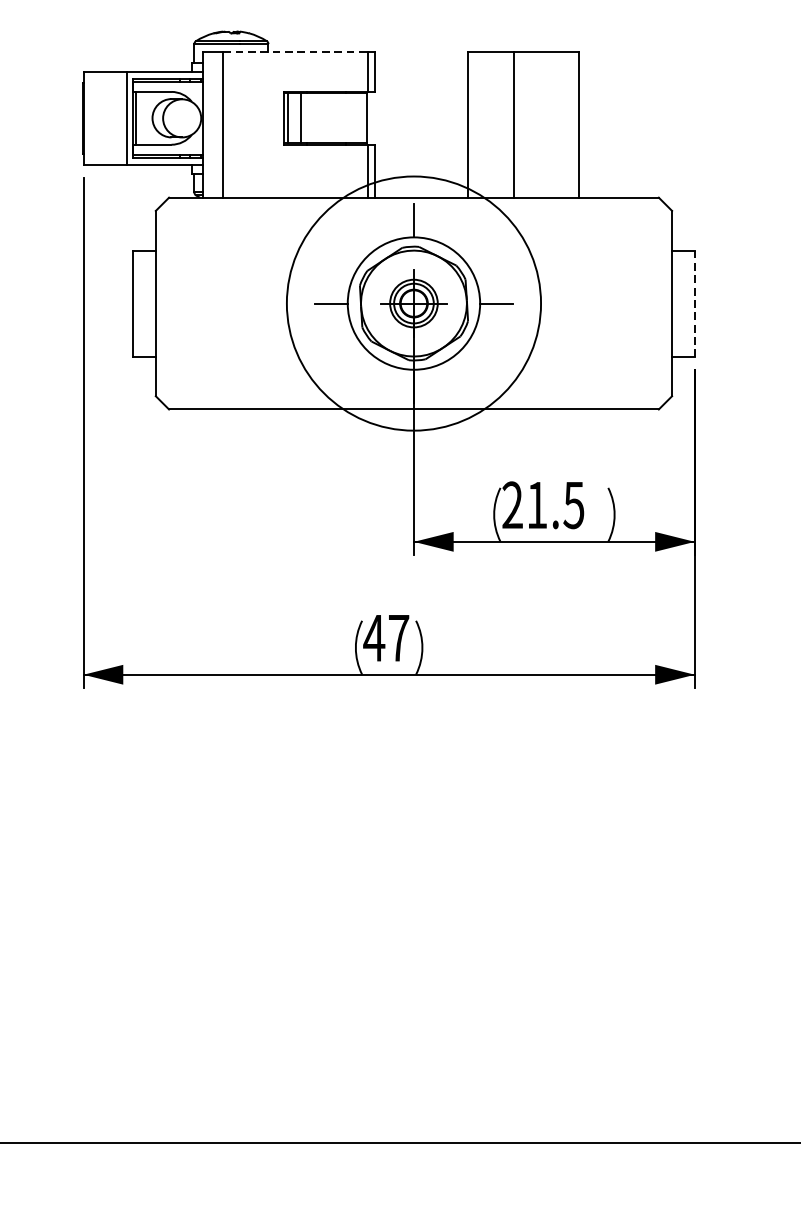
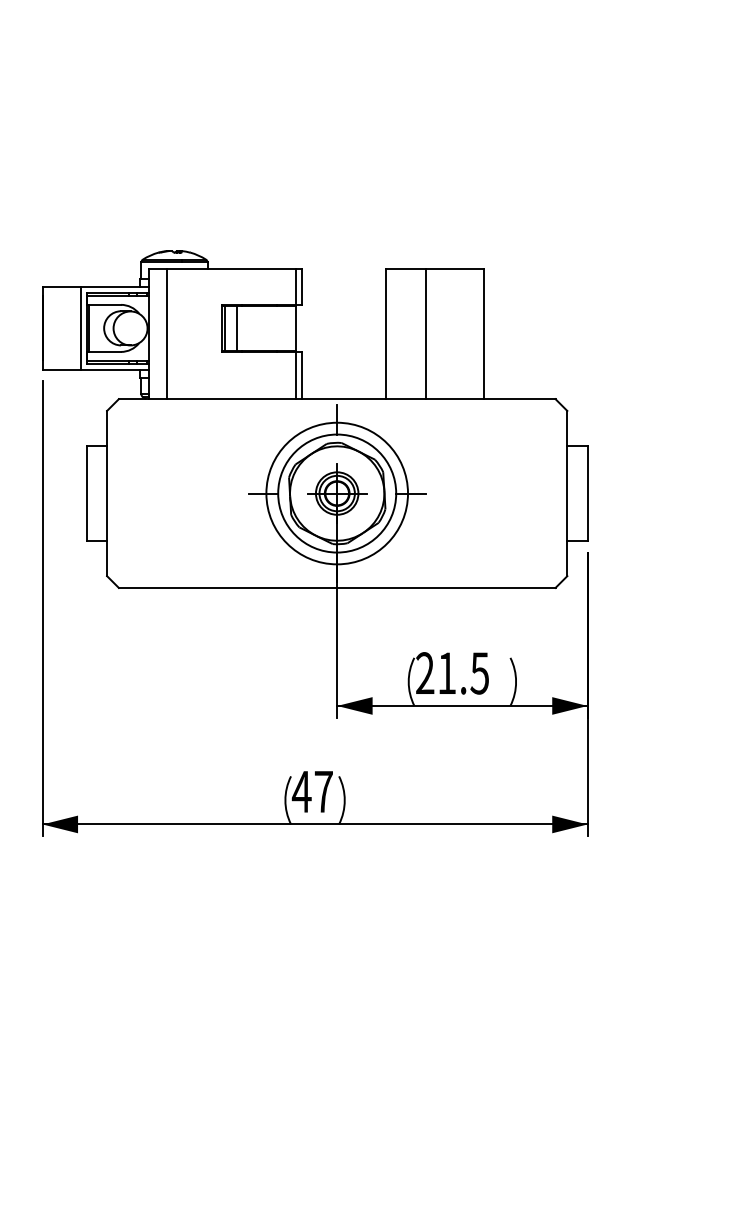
line: (296, 52) -> (232, 269), dashed -> solid
circle: (414, 303) -> (337, 493), size x0.62
line: (694, 304) -> (587, 494), dashed -> solid

